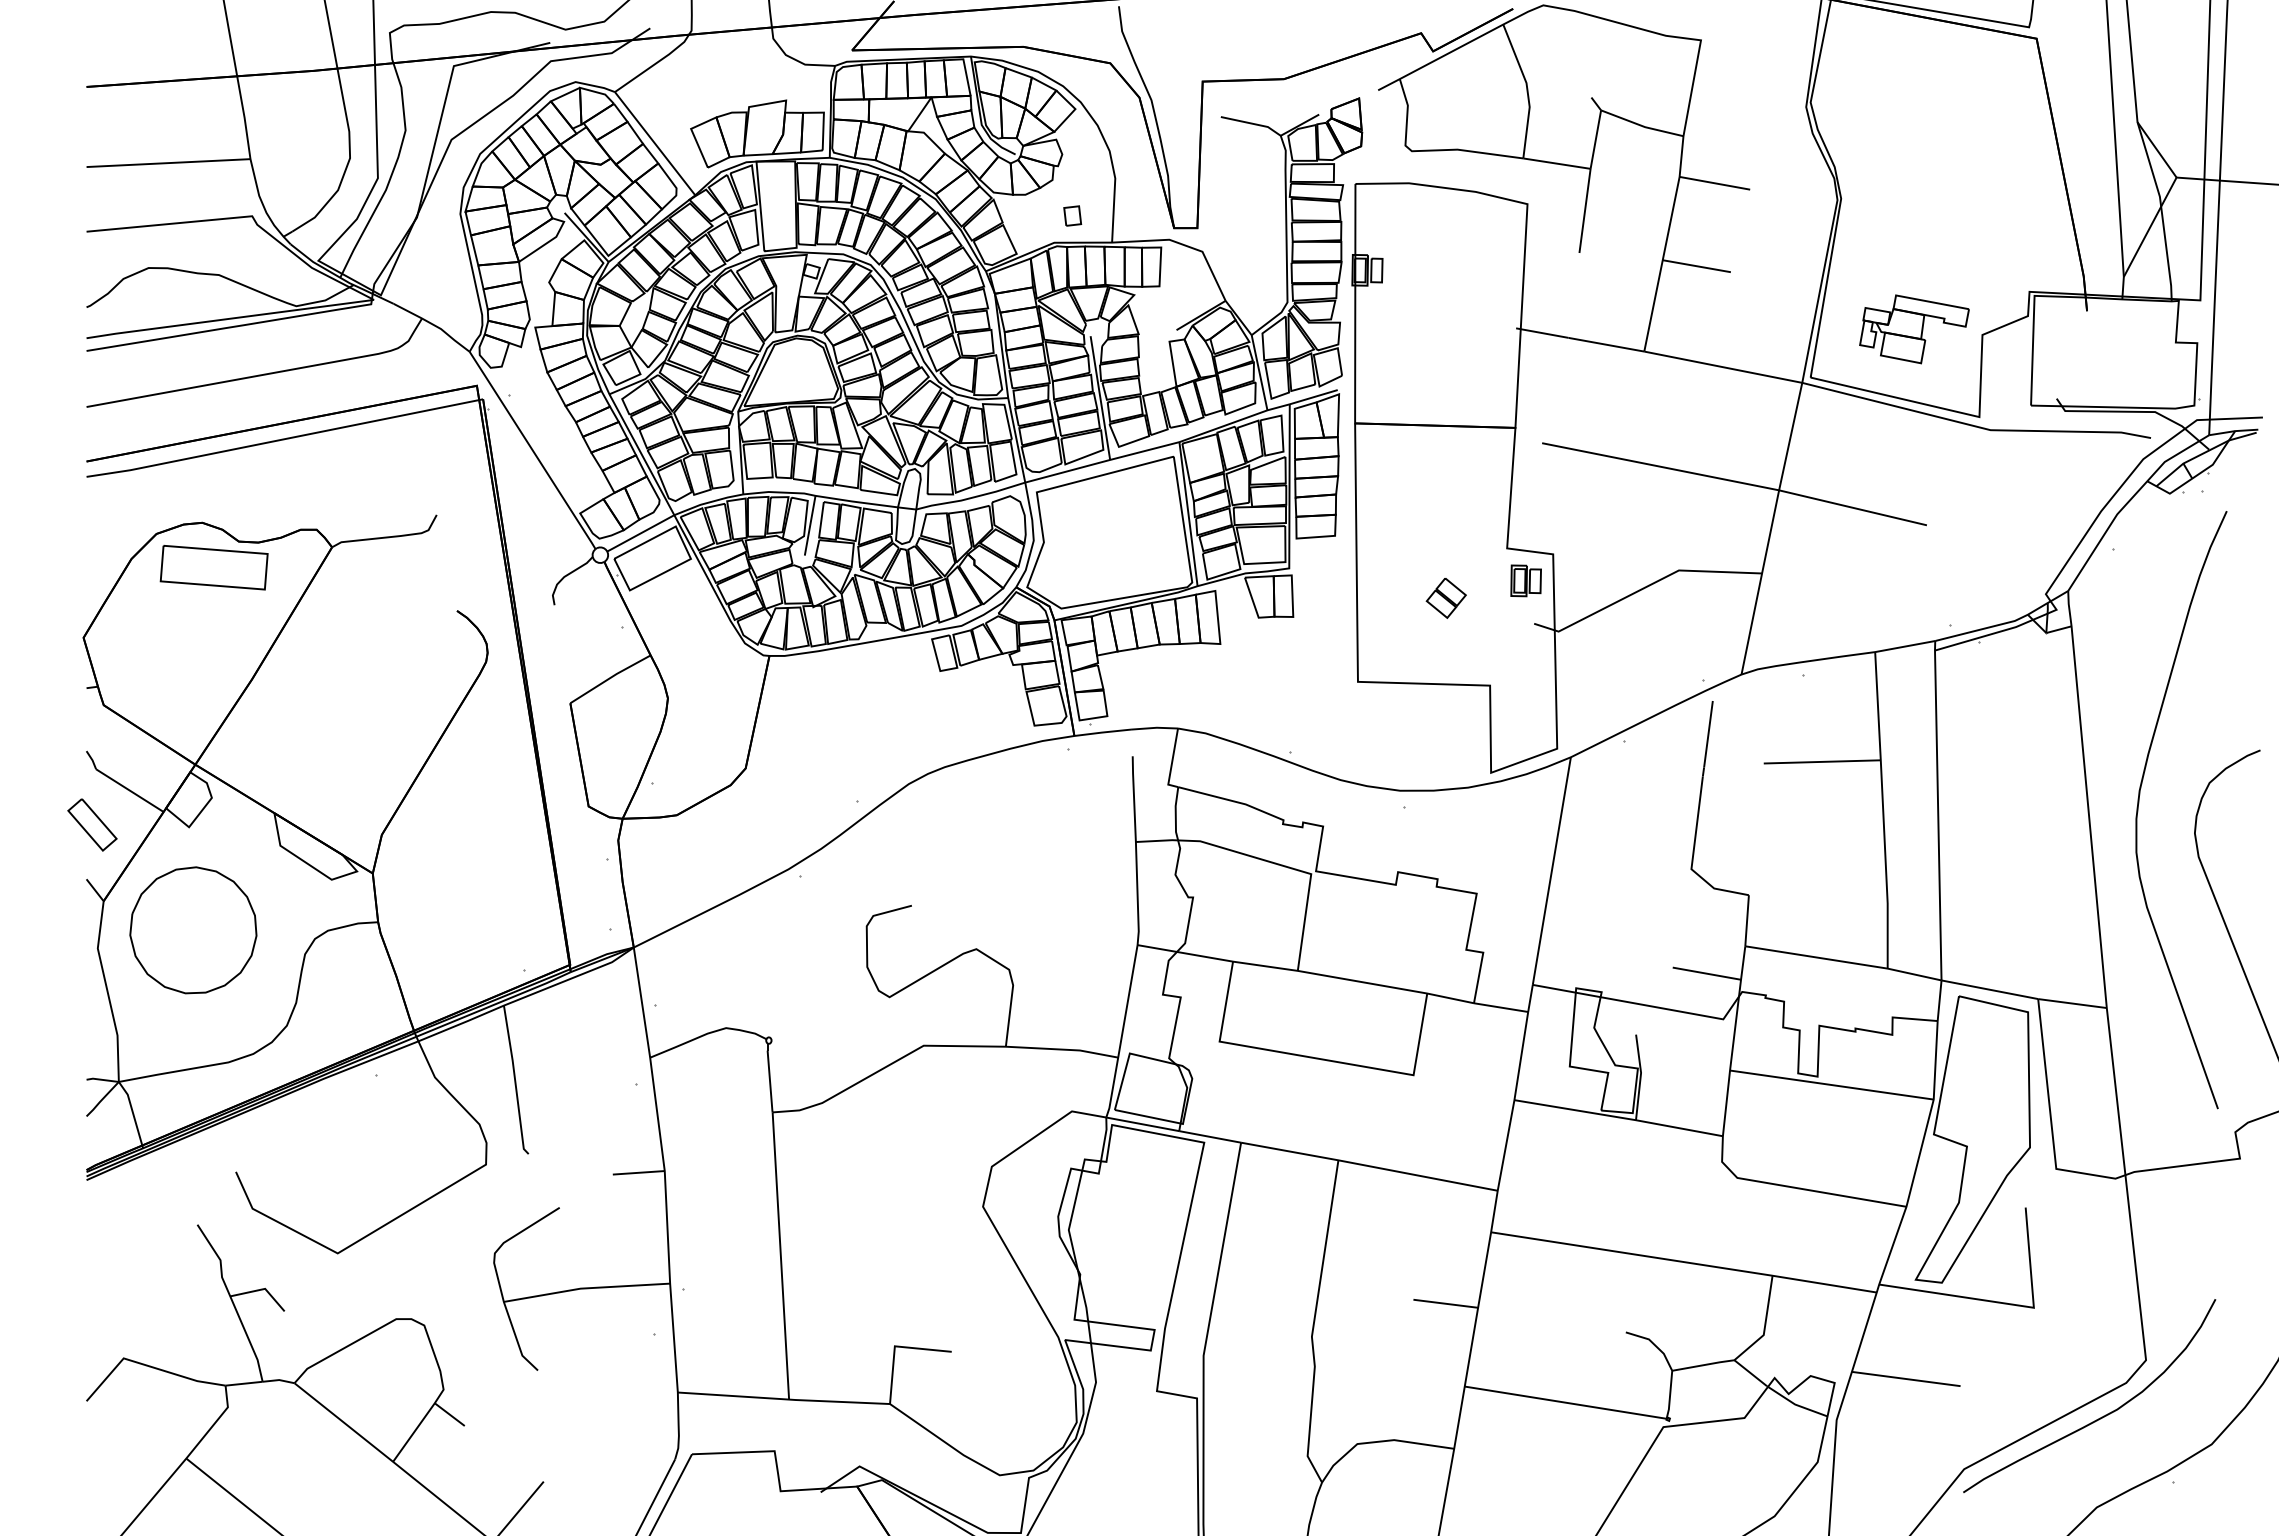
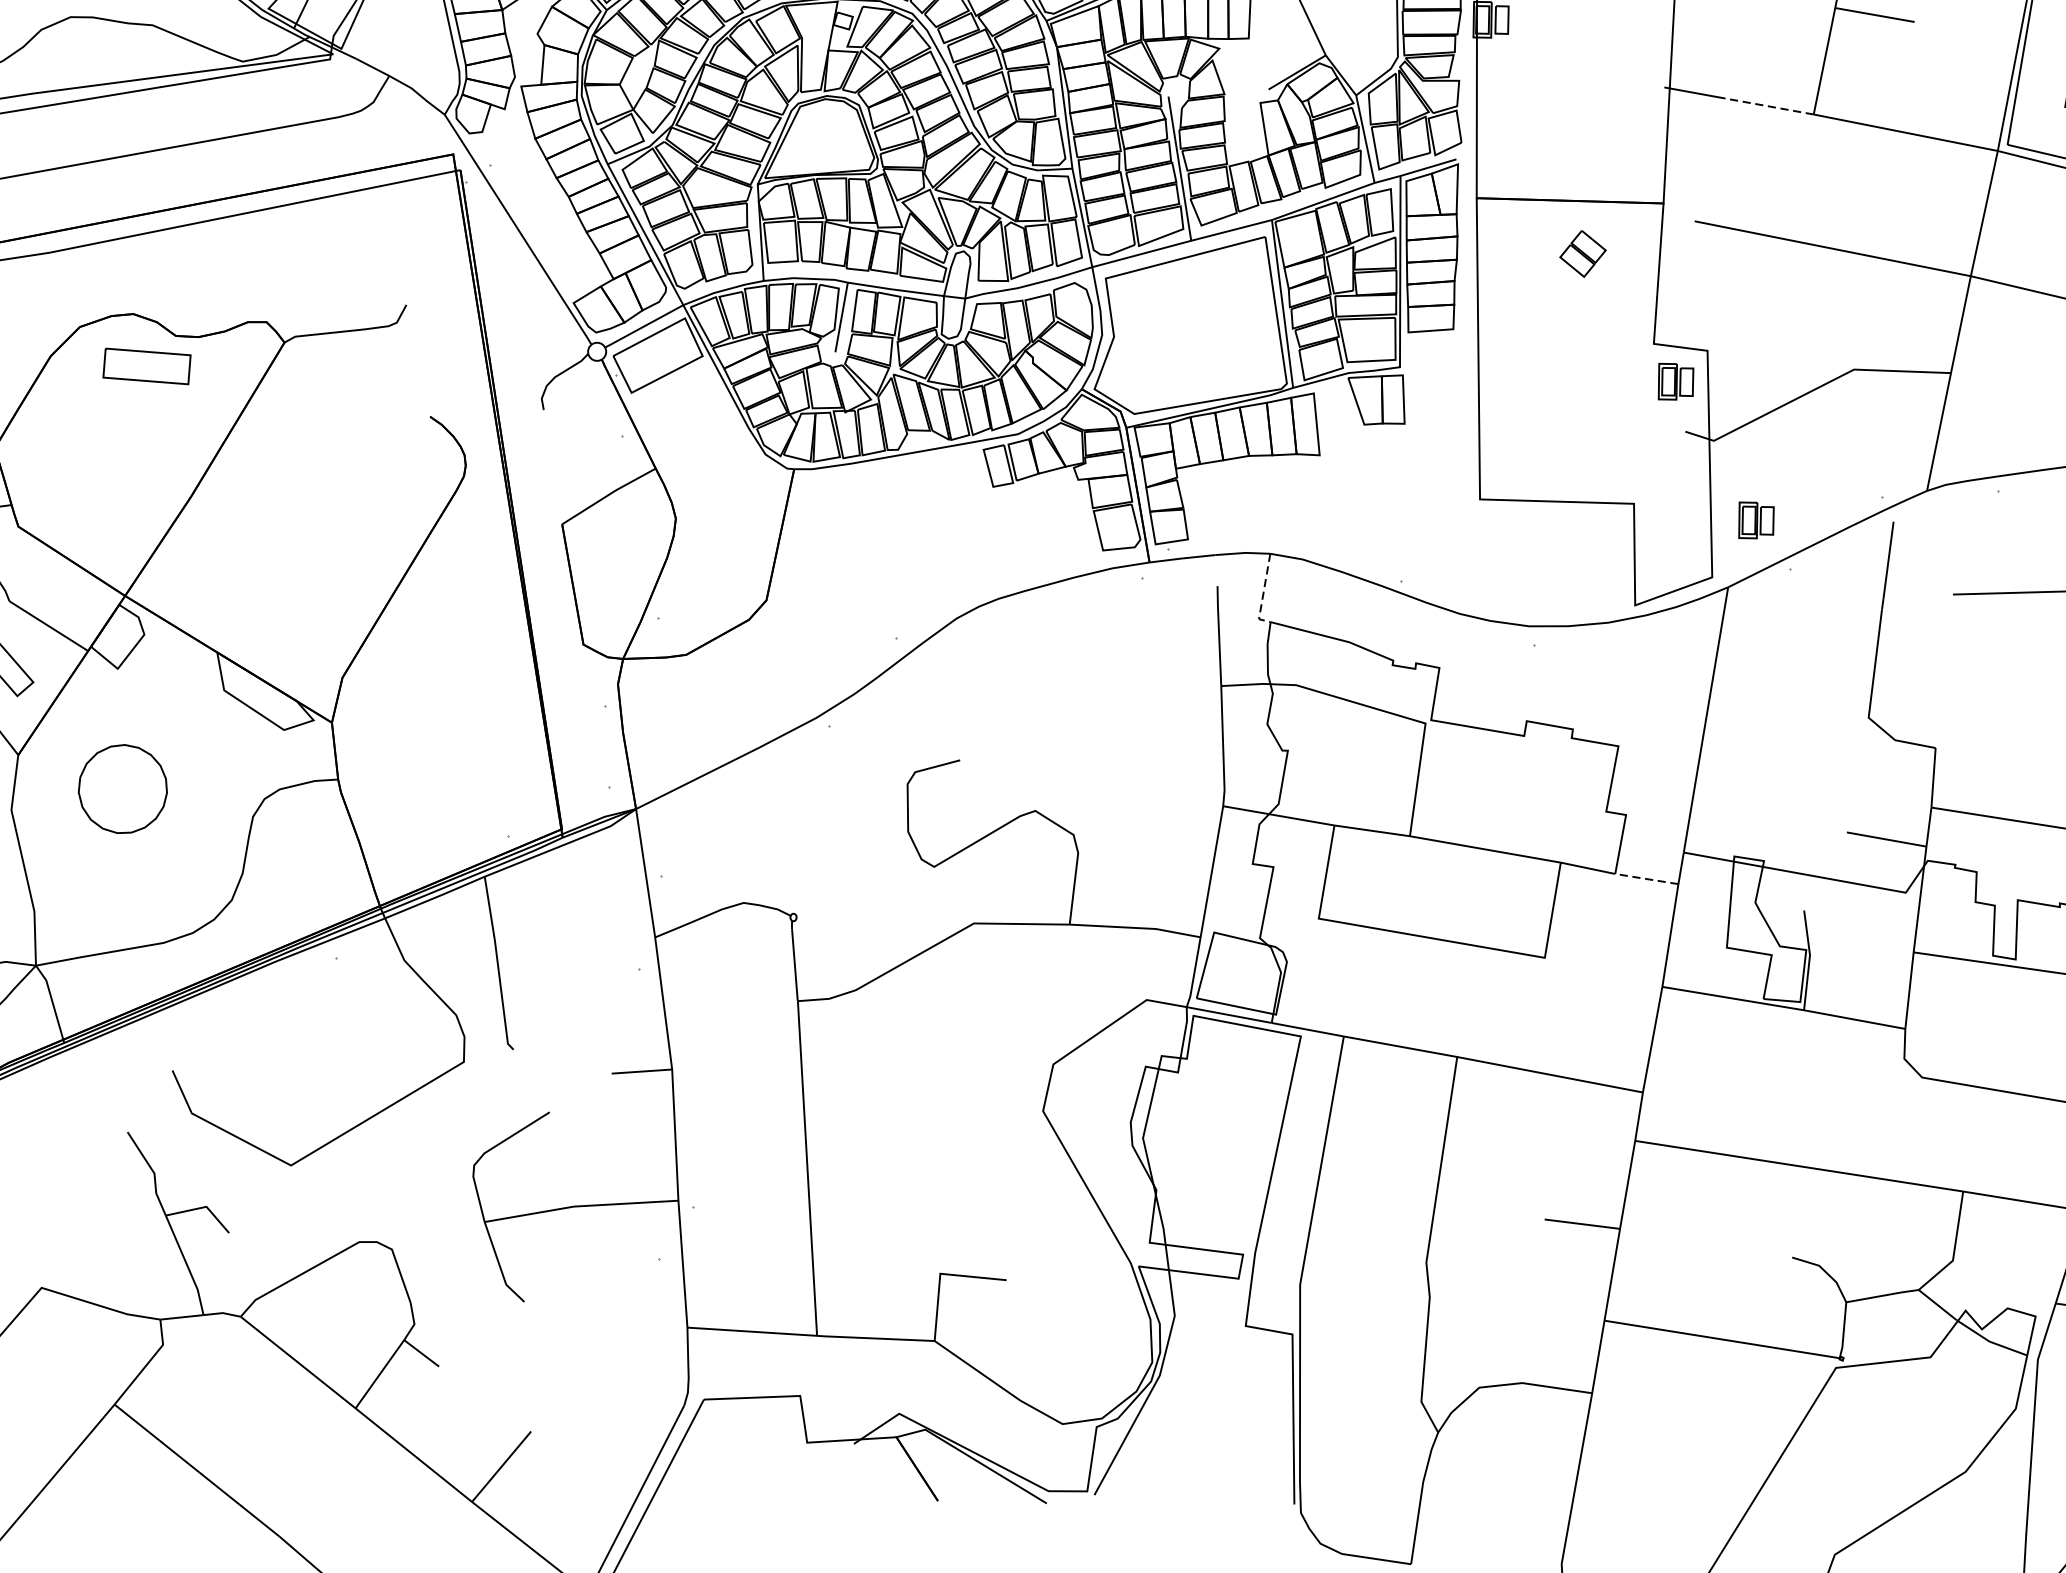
line: (1605, 344) -> (1768, 106), solid -> dashed
part: (213, 567) -> (146, 366), size x0.7
part: (1445, 598) -> (1582, 254), moved
part: (1594, 699) -> (1755, 519), added
line: (1172, 762) -> (1263, 593), solid -> dashed
part: (193, 930) -> (122, 789), size x0.6
line: (1500, 1007) -> (1646, 878), solid -> dashed

